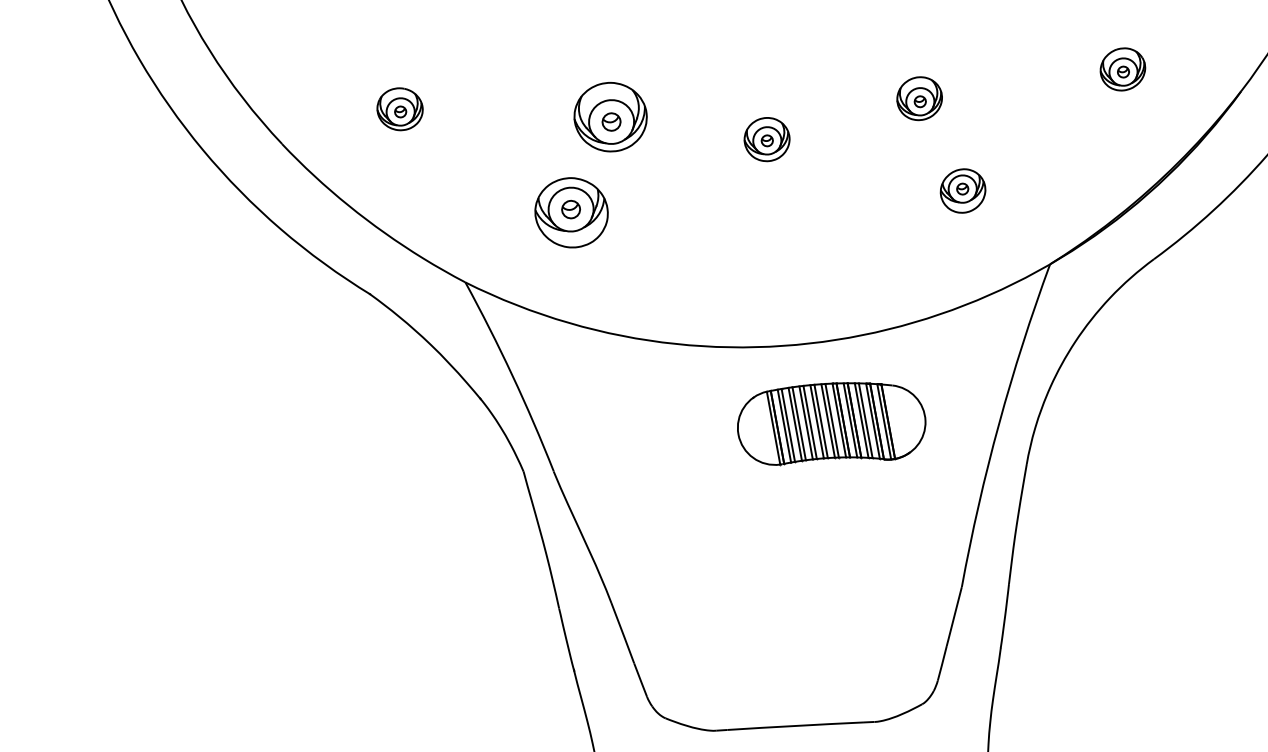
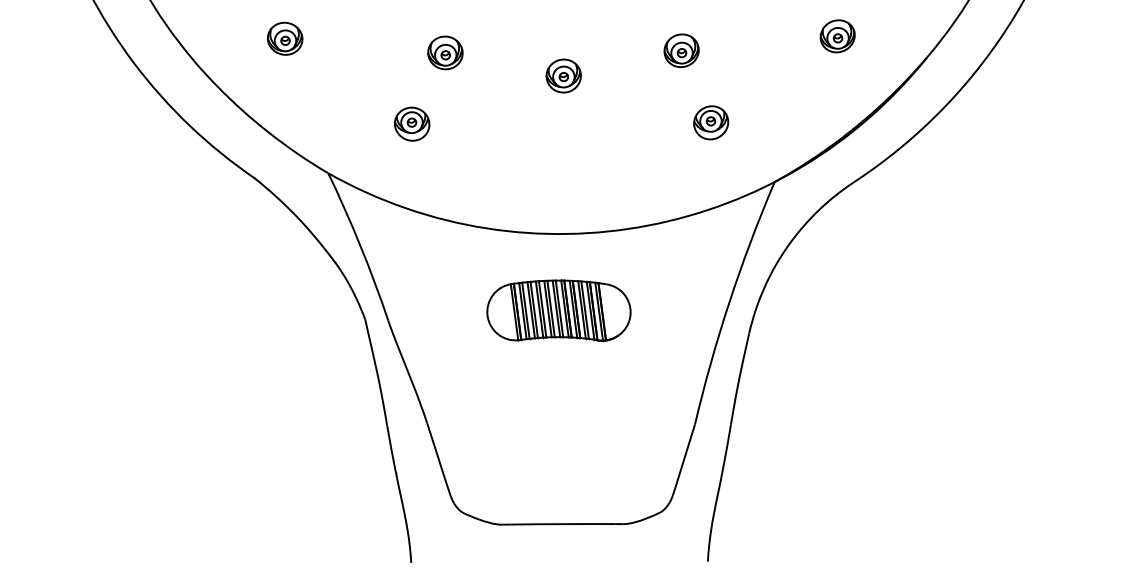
part: (610, 116) -> (445, 52), size x0.62
part: (572, 211) -> (412, 123), size x0.62
part: (830, 422) -> (558, 310), moved

